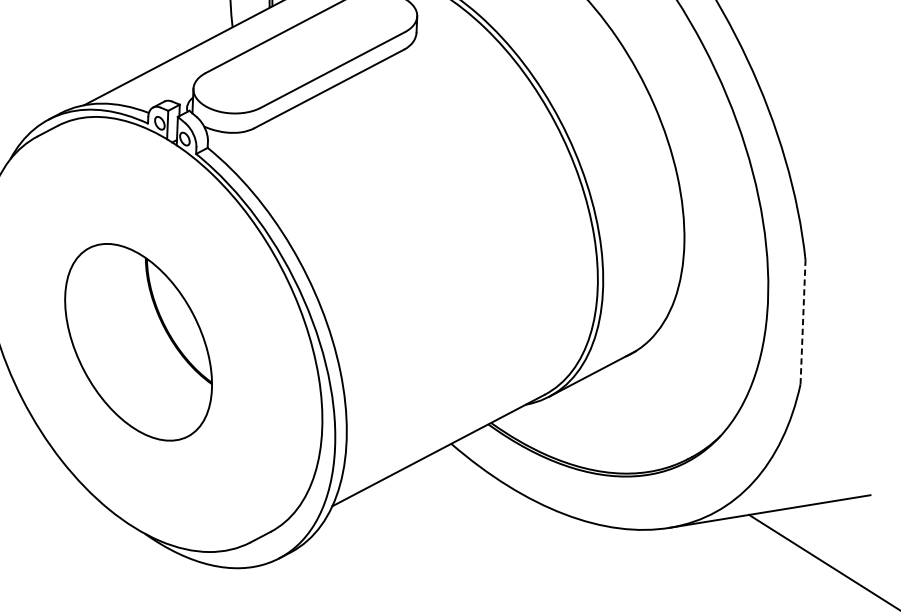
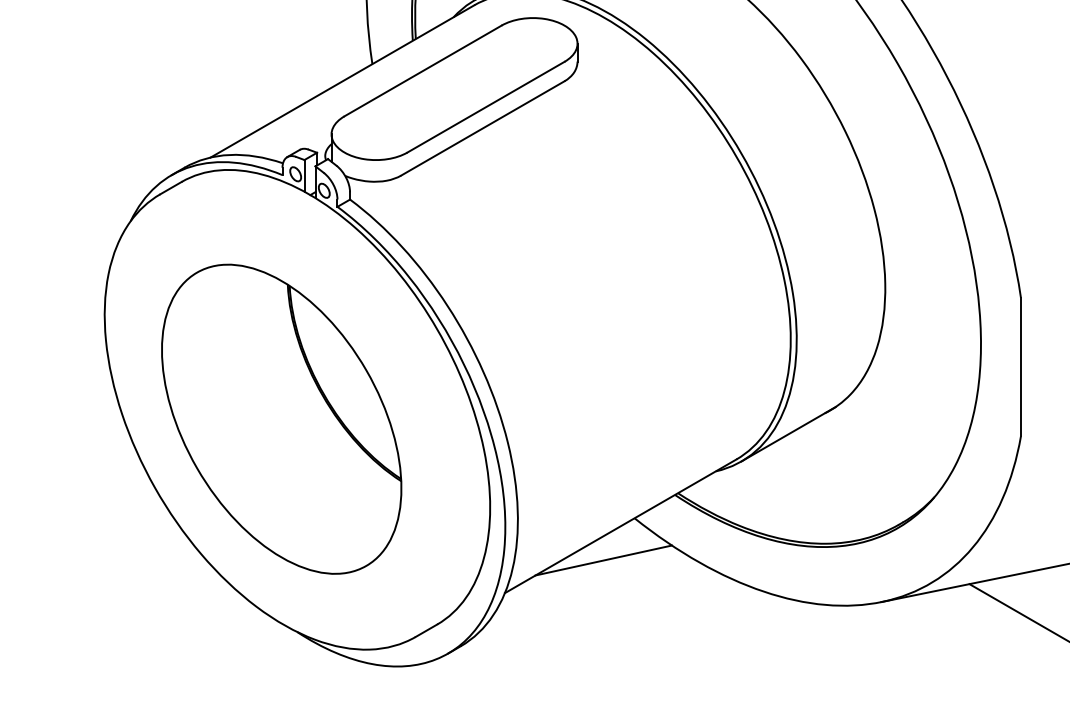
line: (802, 321) -> (1020, 366), dashed -> solid
part: (138, 341) -> (281, 418), size x1.43
line: (421, 480) -> (603, 560), added

